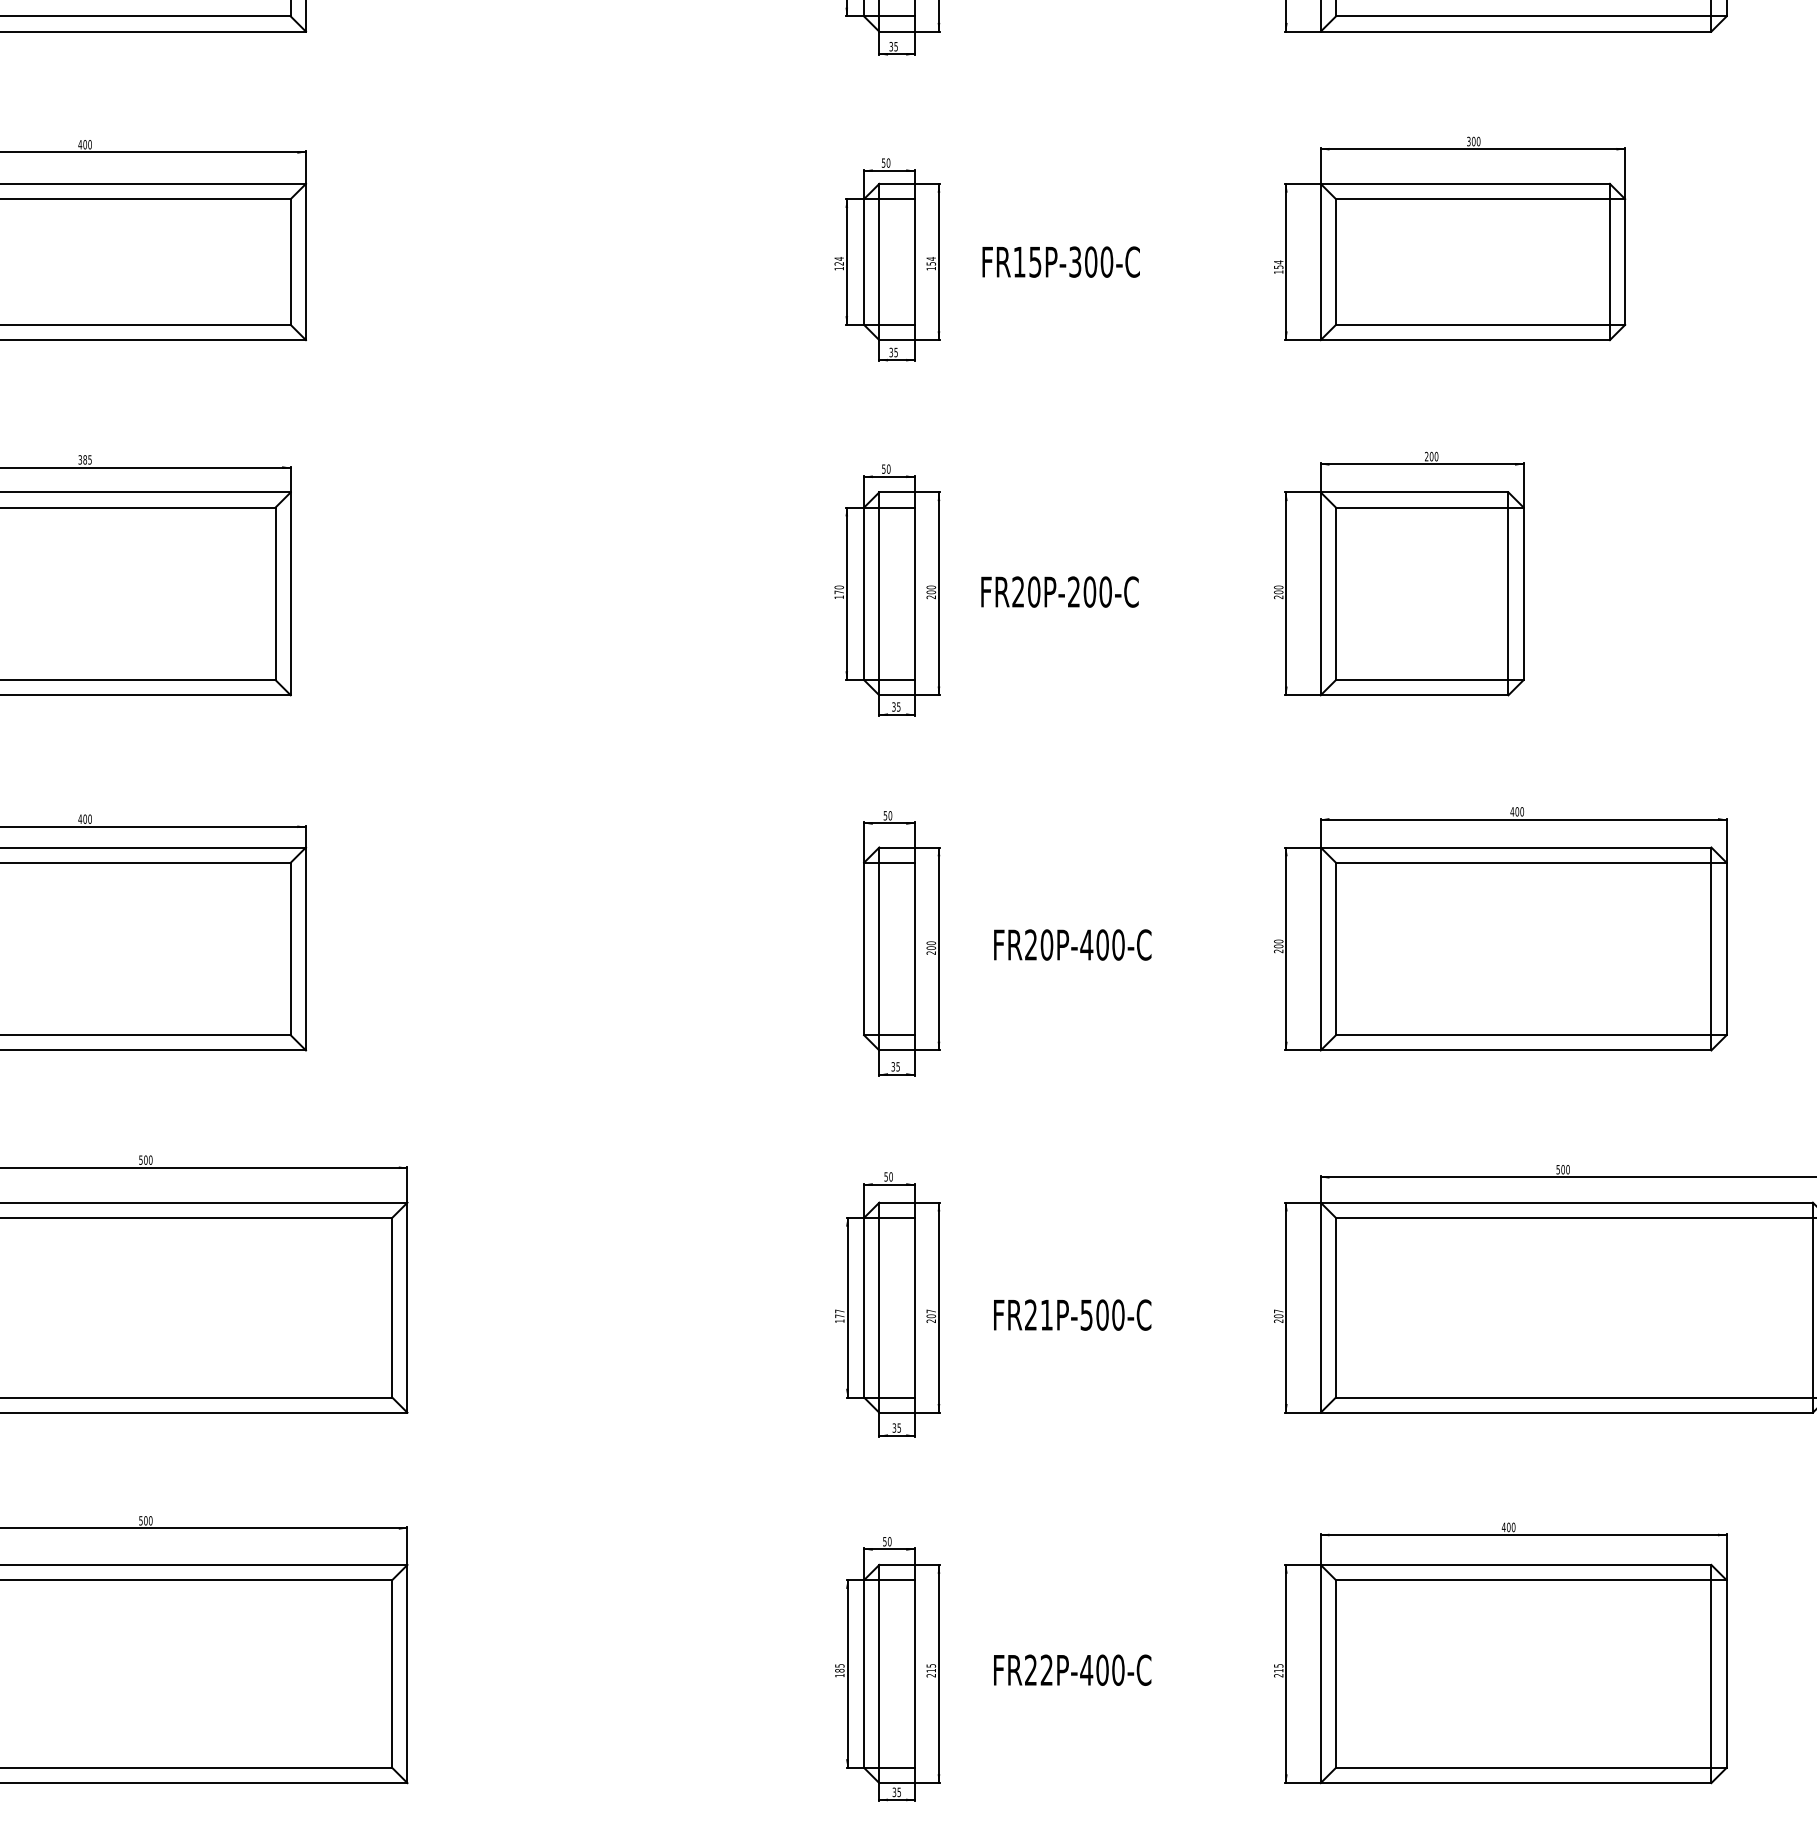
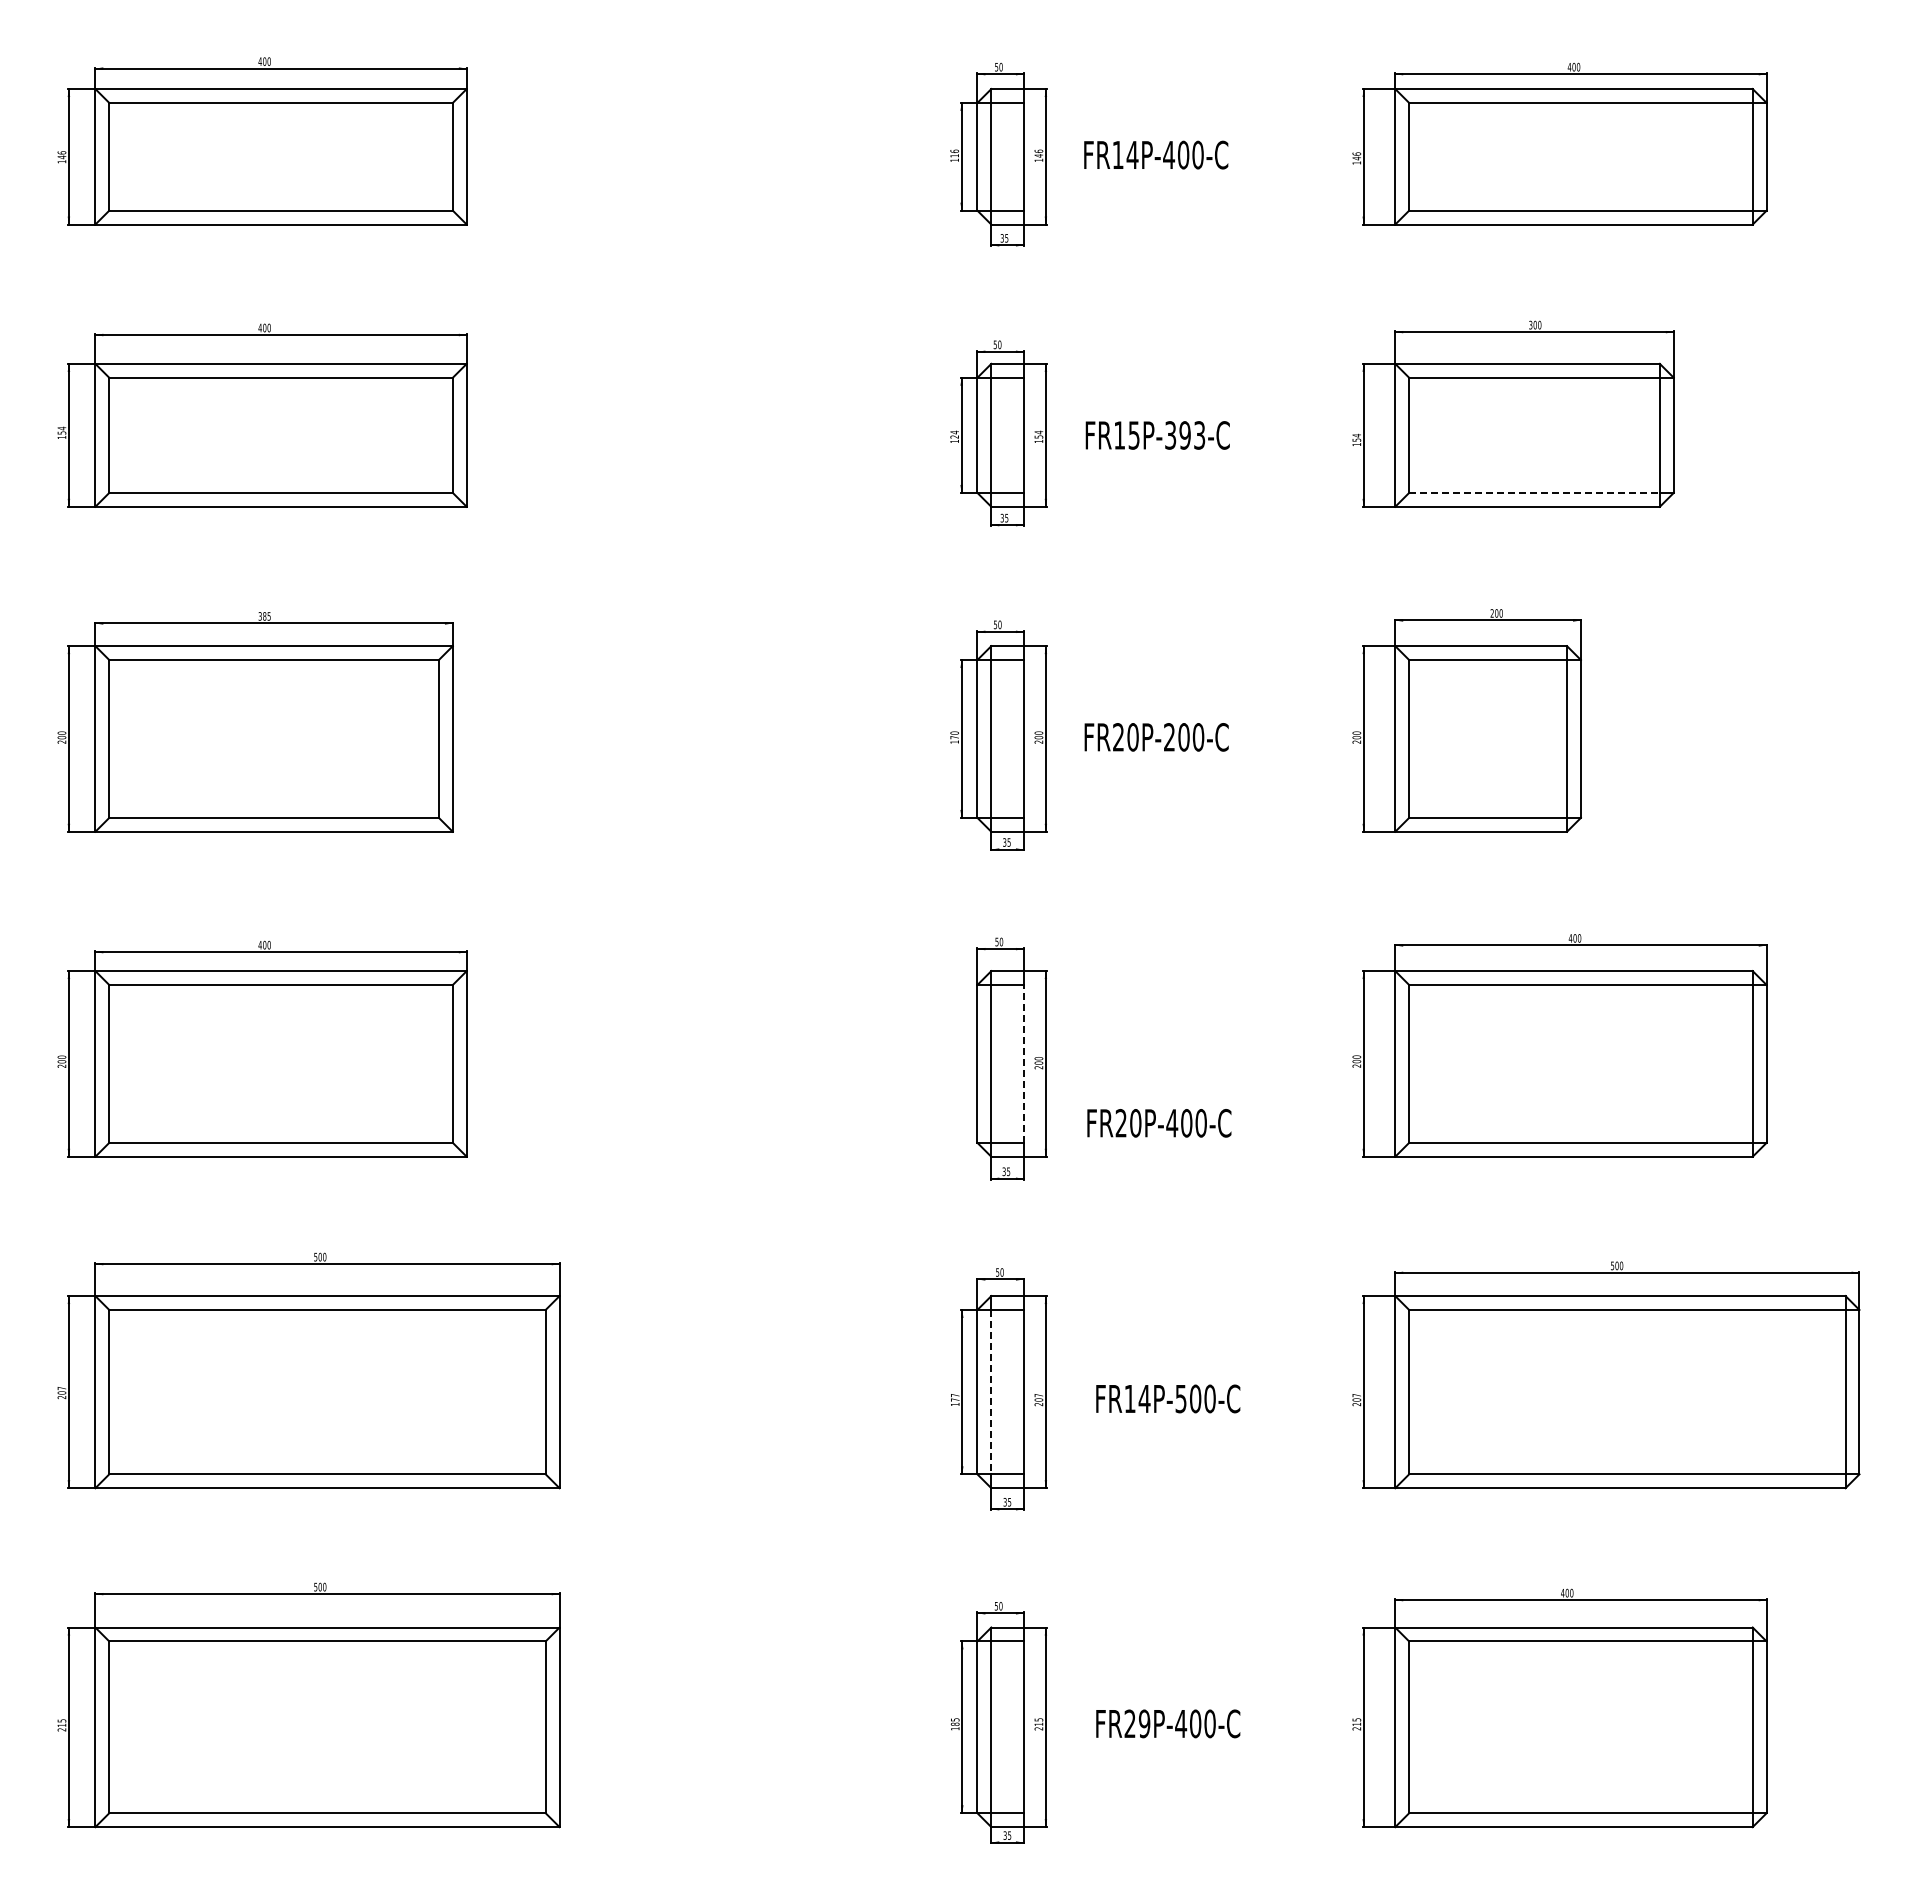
text: (1099, 262) -> (1192, 435), FR15P-300-C -> FR15P-393-C
line: (1474, 324) -> (1535, 492), solid -> dashed
text: (1072, 945) -> (1159, 1123), moved
line: (914, 948) -> (1023, 1063), solid -> dashed
line: (879, 1308) -> (991, 1392), solid -> dashed
text: (1039, 1314) -> (1137, 1398), FR21P-500-C -> FR14P-500-C
text: (1046, 1669) -> (1144, 1723), FR22P-400-C -> FR29P-400-C

